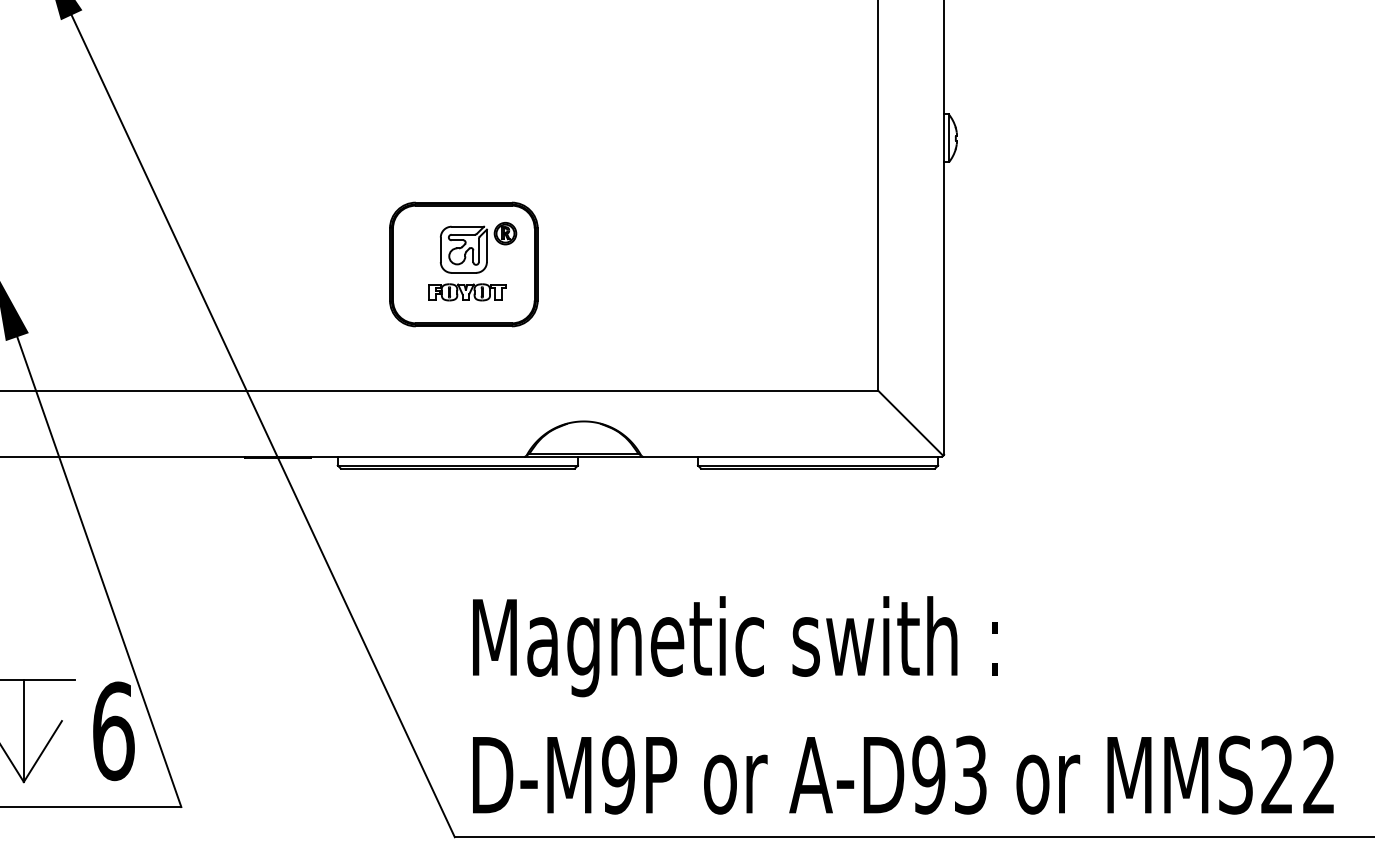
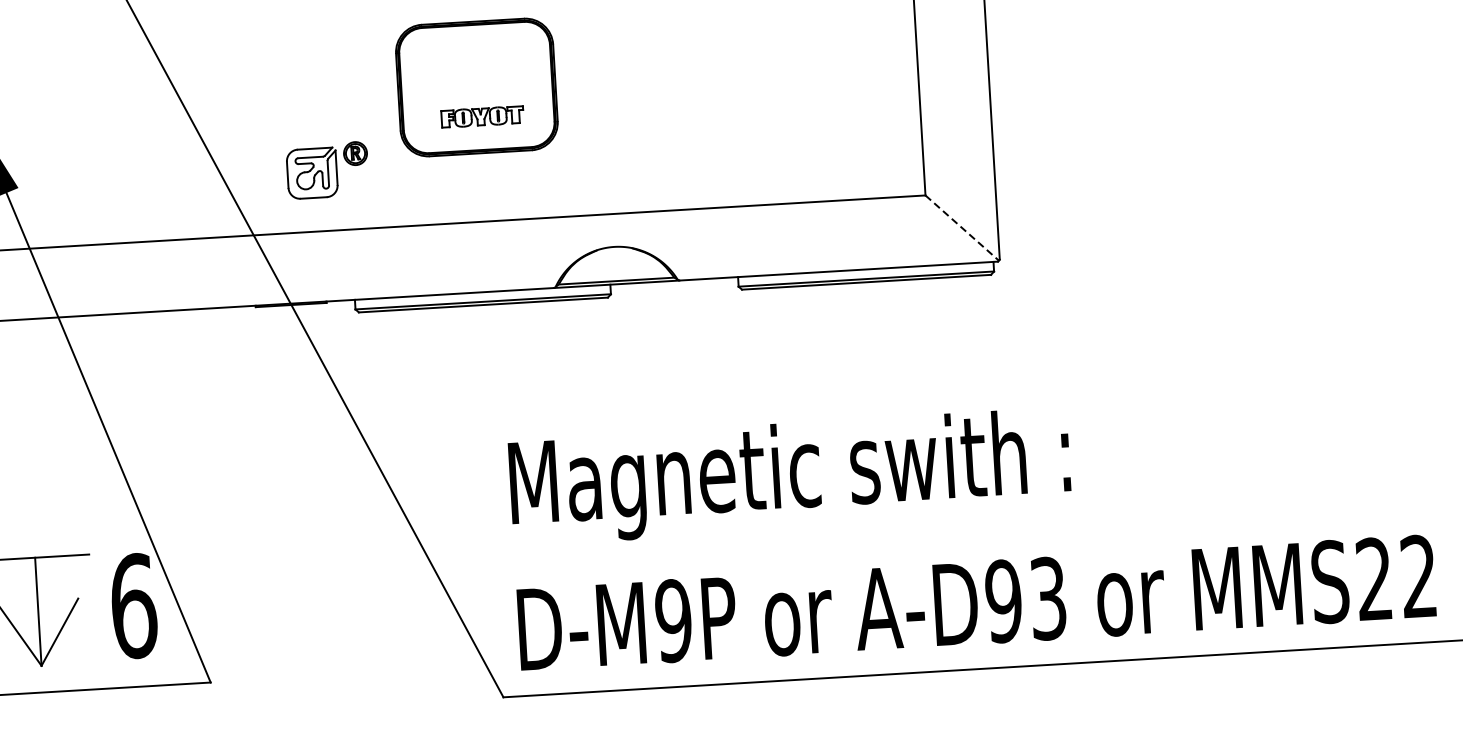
part: (478, 247) -> (327, 170), moved
line: (911, 423) -> (963, 228), solid -> dashed

